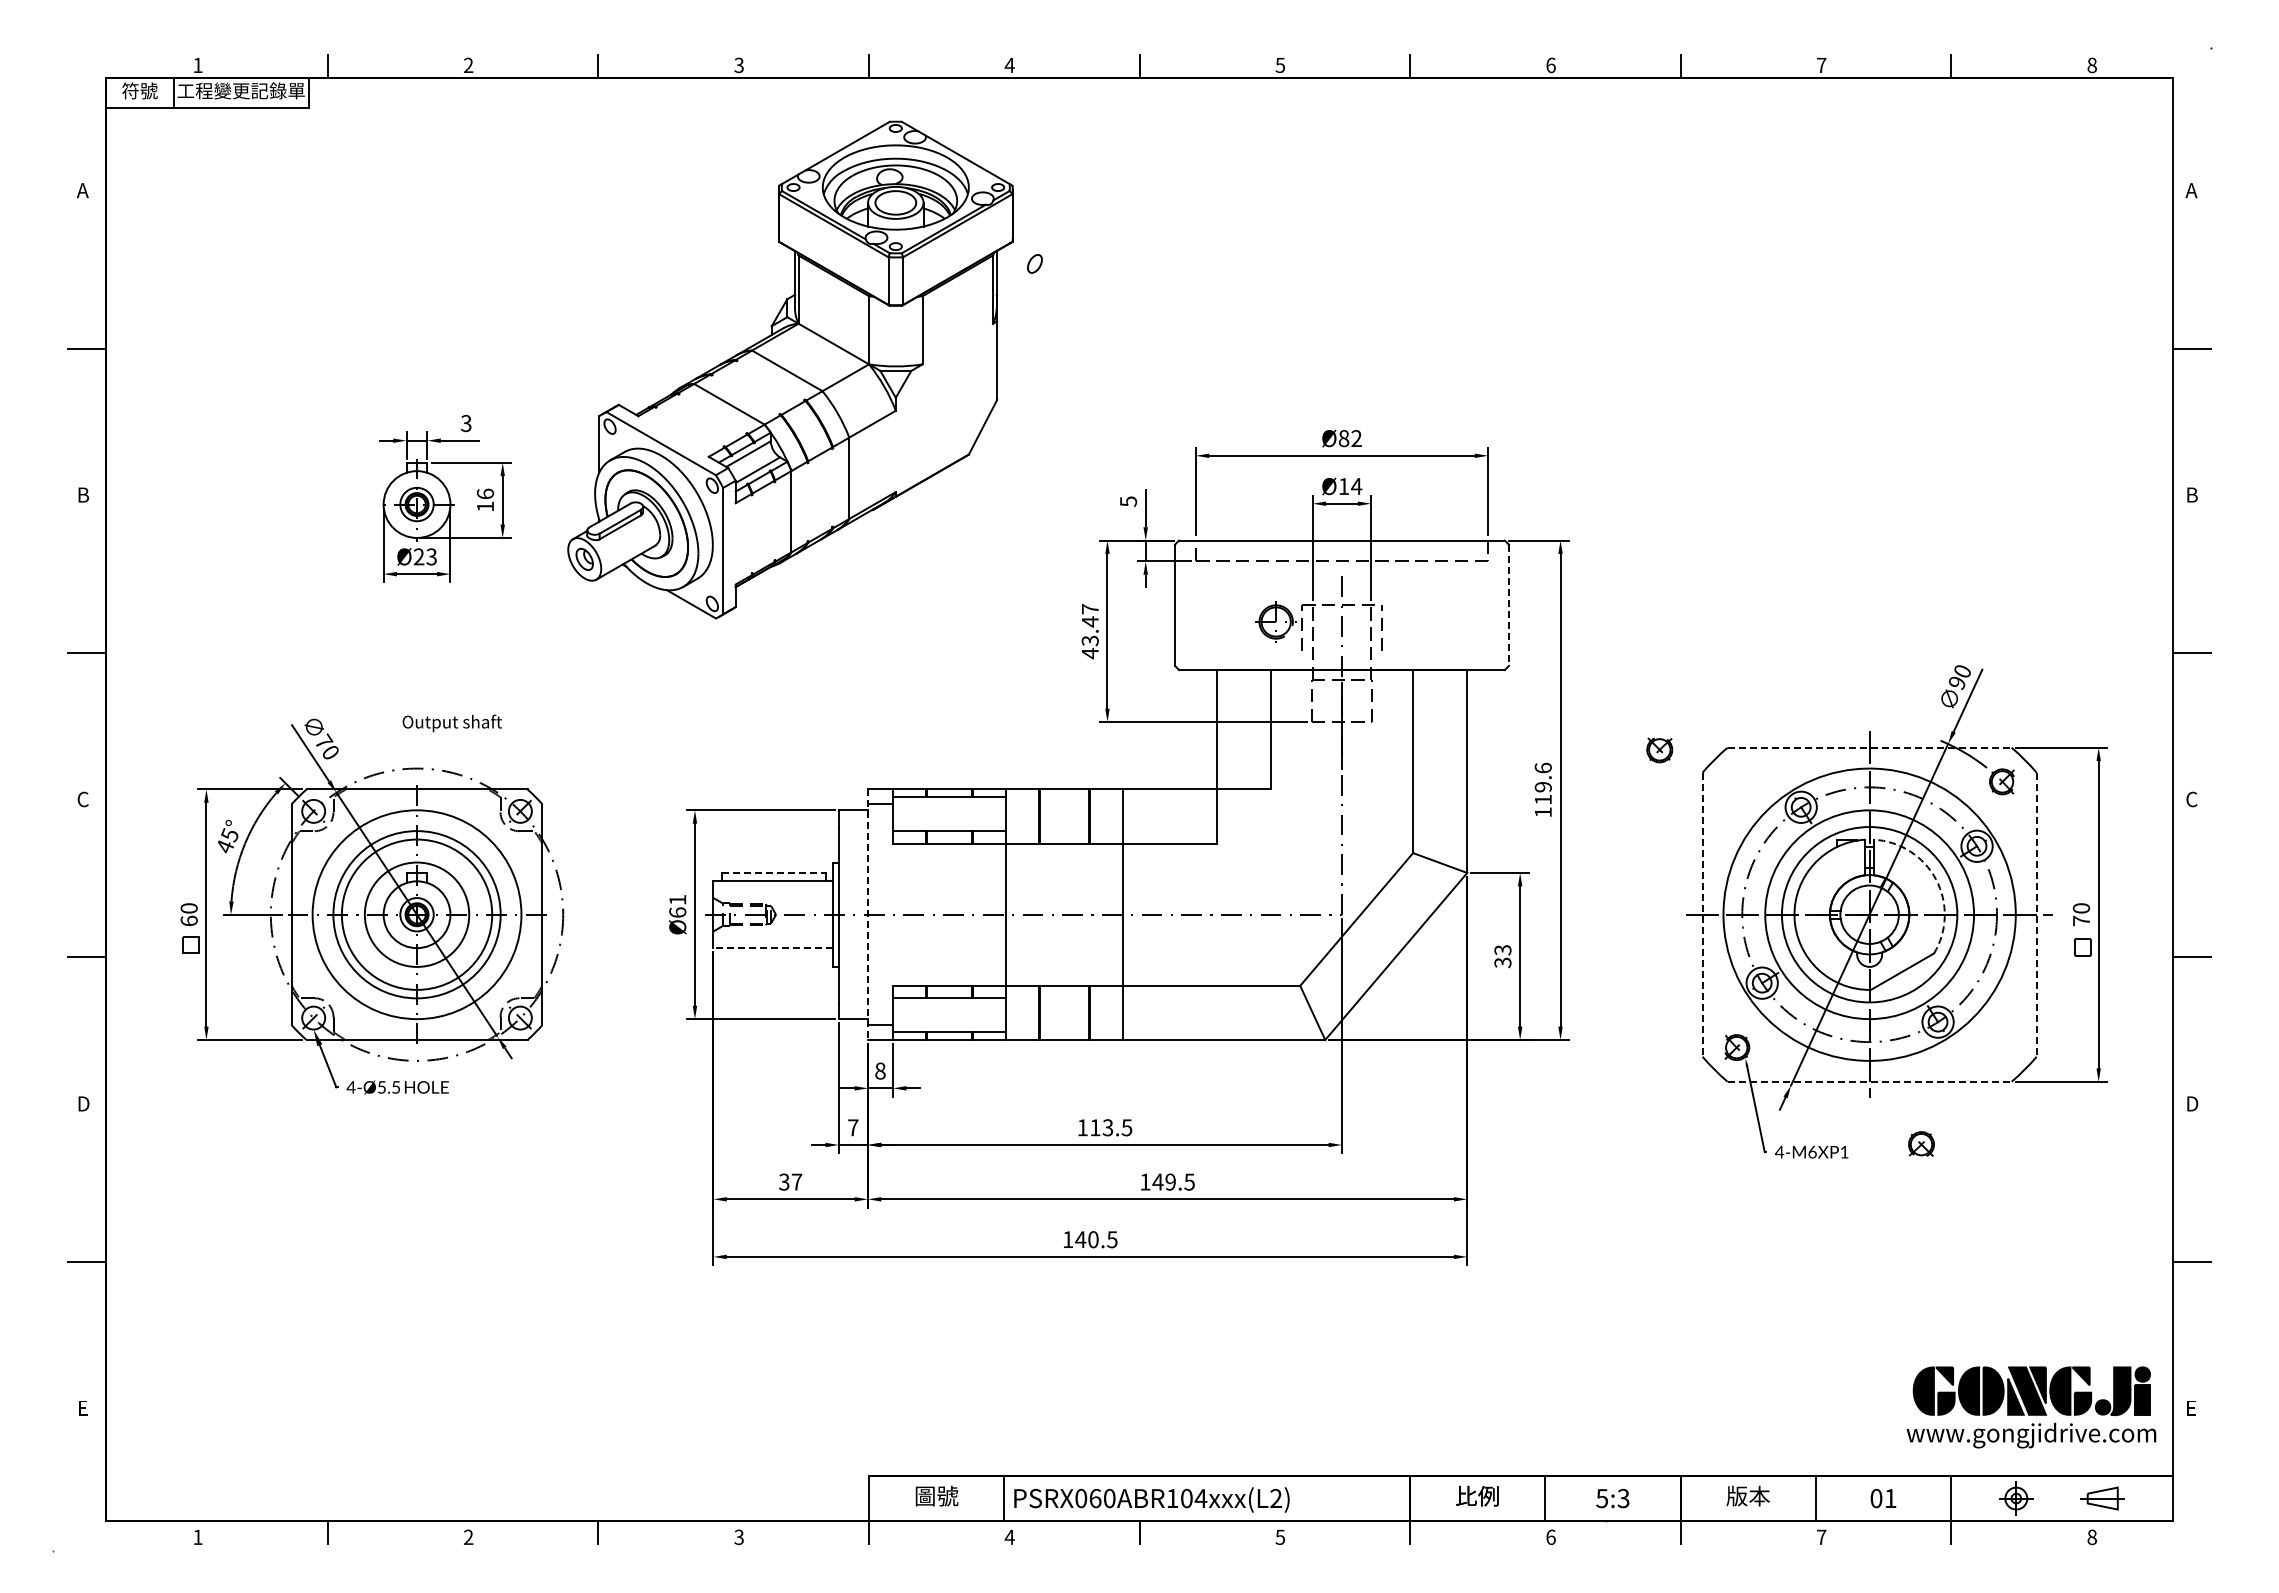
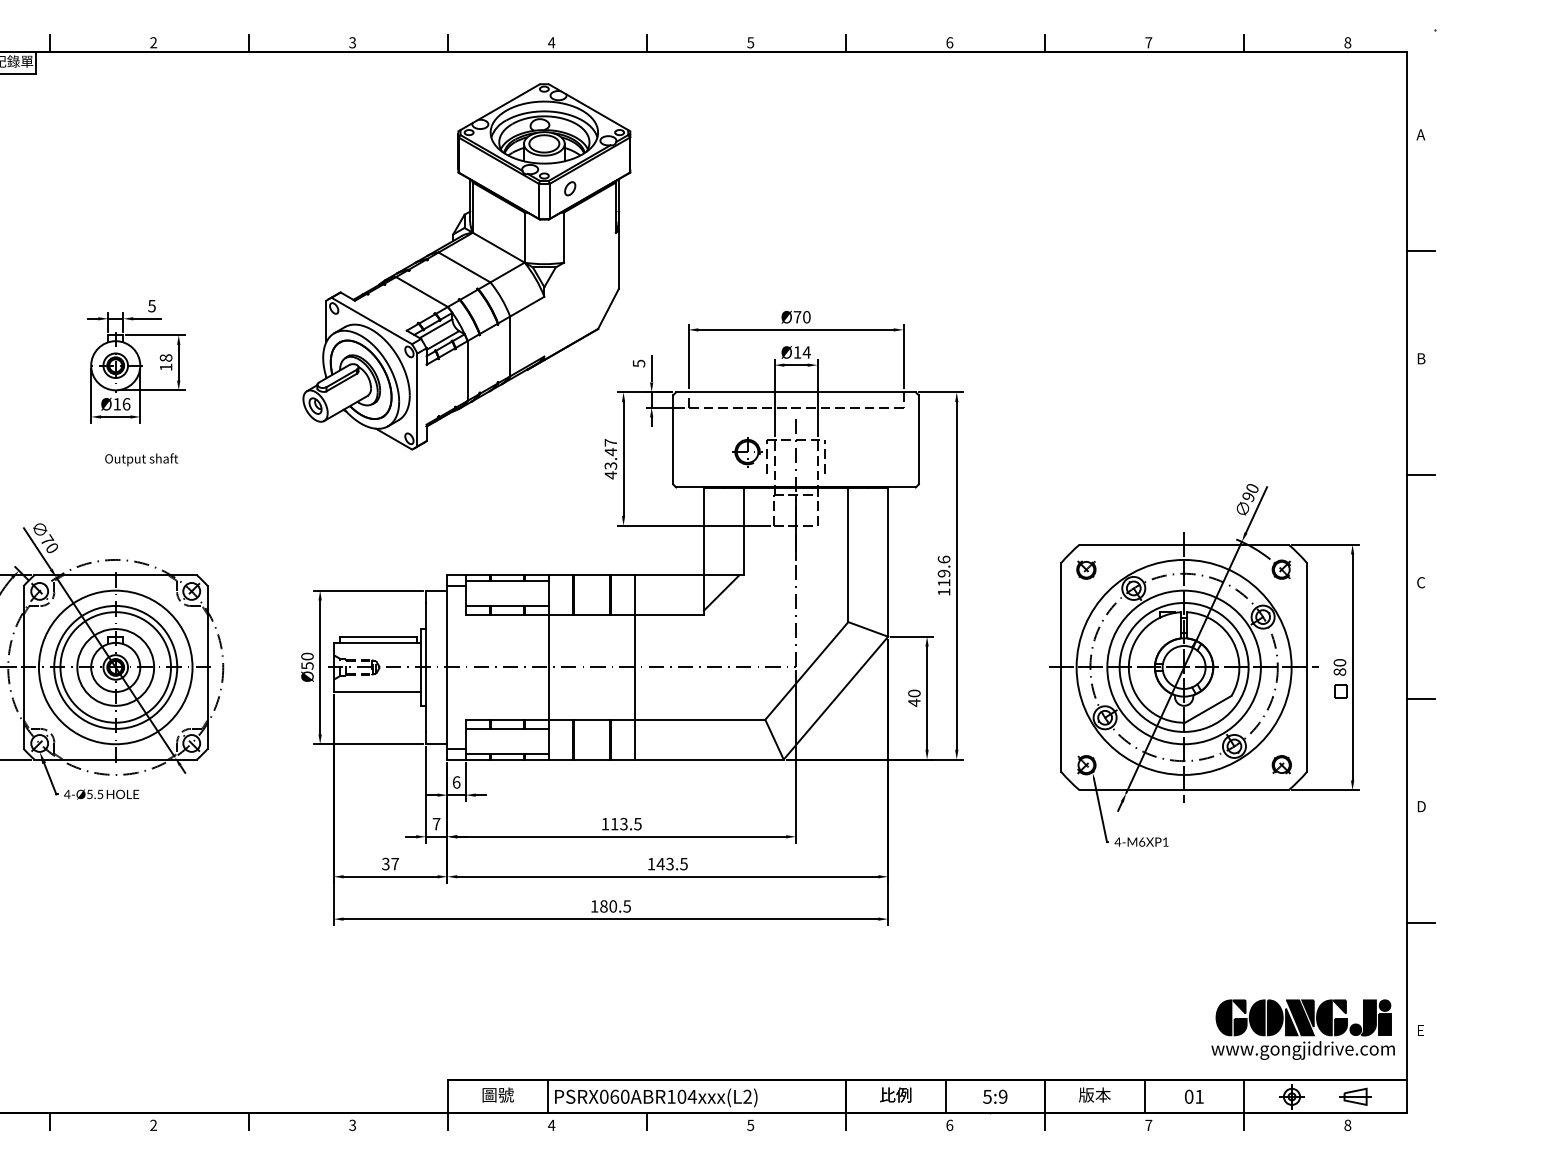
part: (790, 369) -> (466, 266), moved
text: (466, 422) -> (152, 305), 3 -> 5
text: (1349, 438) -> (801, 317), Ø82 -> Ø70
text: (485, 493) -> (166, 357), 16 -> 18
text: (425, 556) -> (121, 403), Ø23 -> Ø16
line: (1509, 605) -> (919, 440), dashed -> solid
text: (451, 723) -> (141, 459), moved
line: (1869, 747) -> (1184, 544), dashed -> solid
part: (1659, 750) -> (1086, 570), moved
line: (1240, 813) -> (721, 592), added
line: (774, 872) -> (378, 636), dashed -> solid
arc: (1936, 879) -> (1233, 641), dashed -> solid
text: (677, 905) -> (307, 660), Ø61 -> Ø50
line: (1702, 914) -> (1061, 667), dashed -> solid
line: (2036, 914) -> (1306, 667), dashed -> solid
line: (867, 915) -> (447, 668), dashed -> solid
text: (2081, 920) -> (1339, 671), 70 -> 80
line: (772, 948) -> (377, 692), dashed -> solid
text: (1502, 956) -> (914, 698), 33 -> 40
text: (880, 1070) -> (456, 782), 8 -> 6
line: (1869, 1081) -> (1184, 790), dashed -> solid
part: (1921, 1143) -> (1281, 764), moved
text: (1170, 1181) -> (669, 863), 149.5 -> 143.5
text: (1080, 1239) -> (603, 906), 140.5 -> 180.5
text: (1623, 1498) -> (1003, 1096), 5:3 -> 5:9

